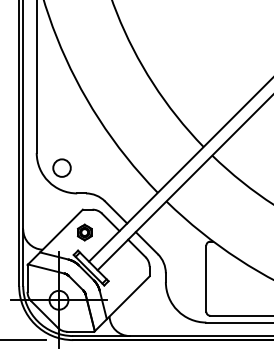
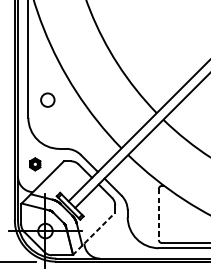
circle: (61, 167) -> (47, 99), moved
part: (84, 232) -> (35, 164), moved
line: (206, 279) -> (158, 215), solid -> dashed
line: (122, 303) -> (94, 233), solid -> dashed

